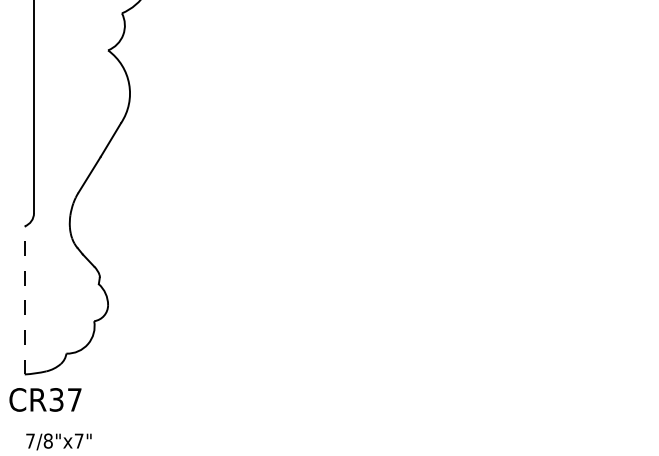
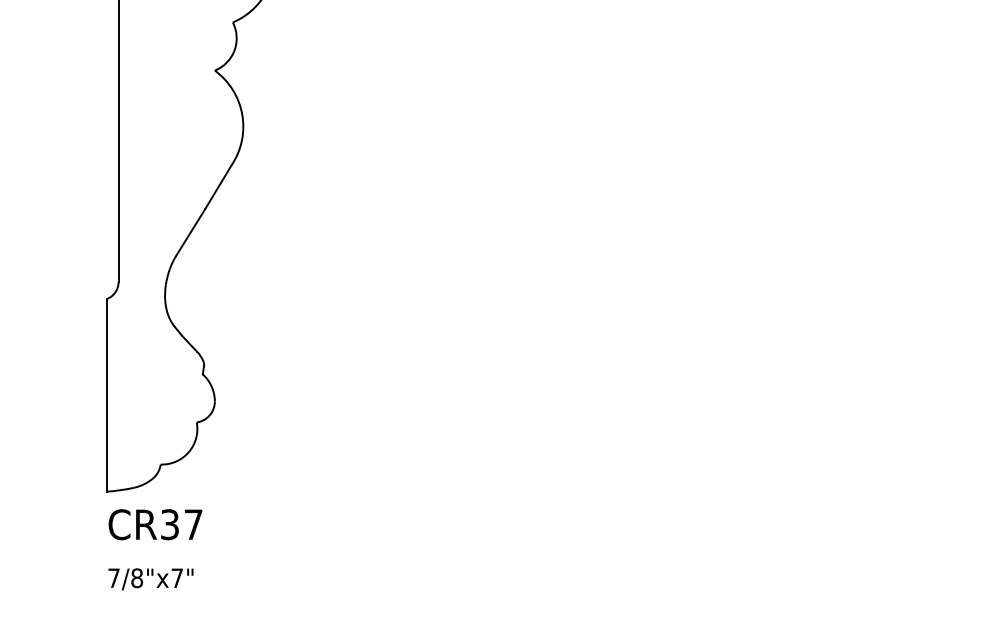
line: (24, 299) -> (106, 394), dashed -> solid
text: (45, 399) -> (155, 524), moved

